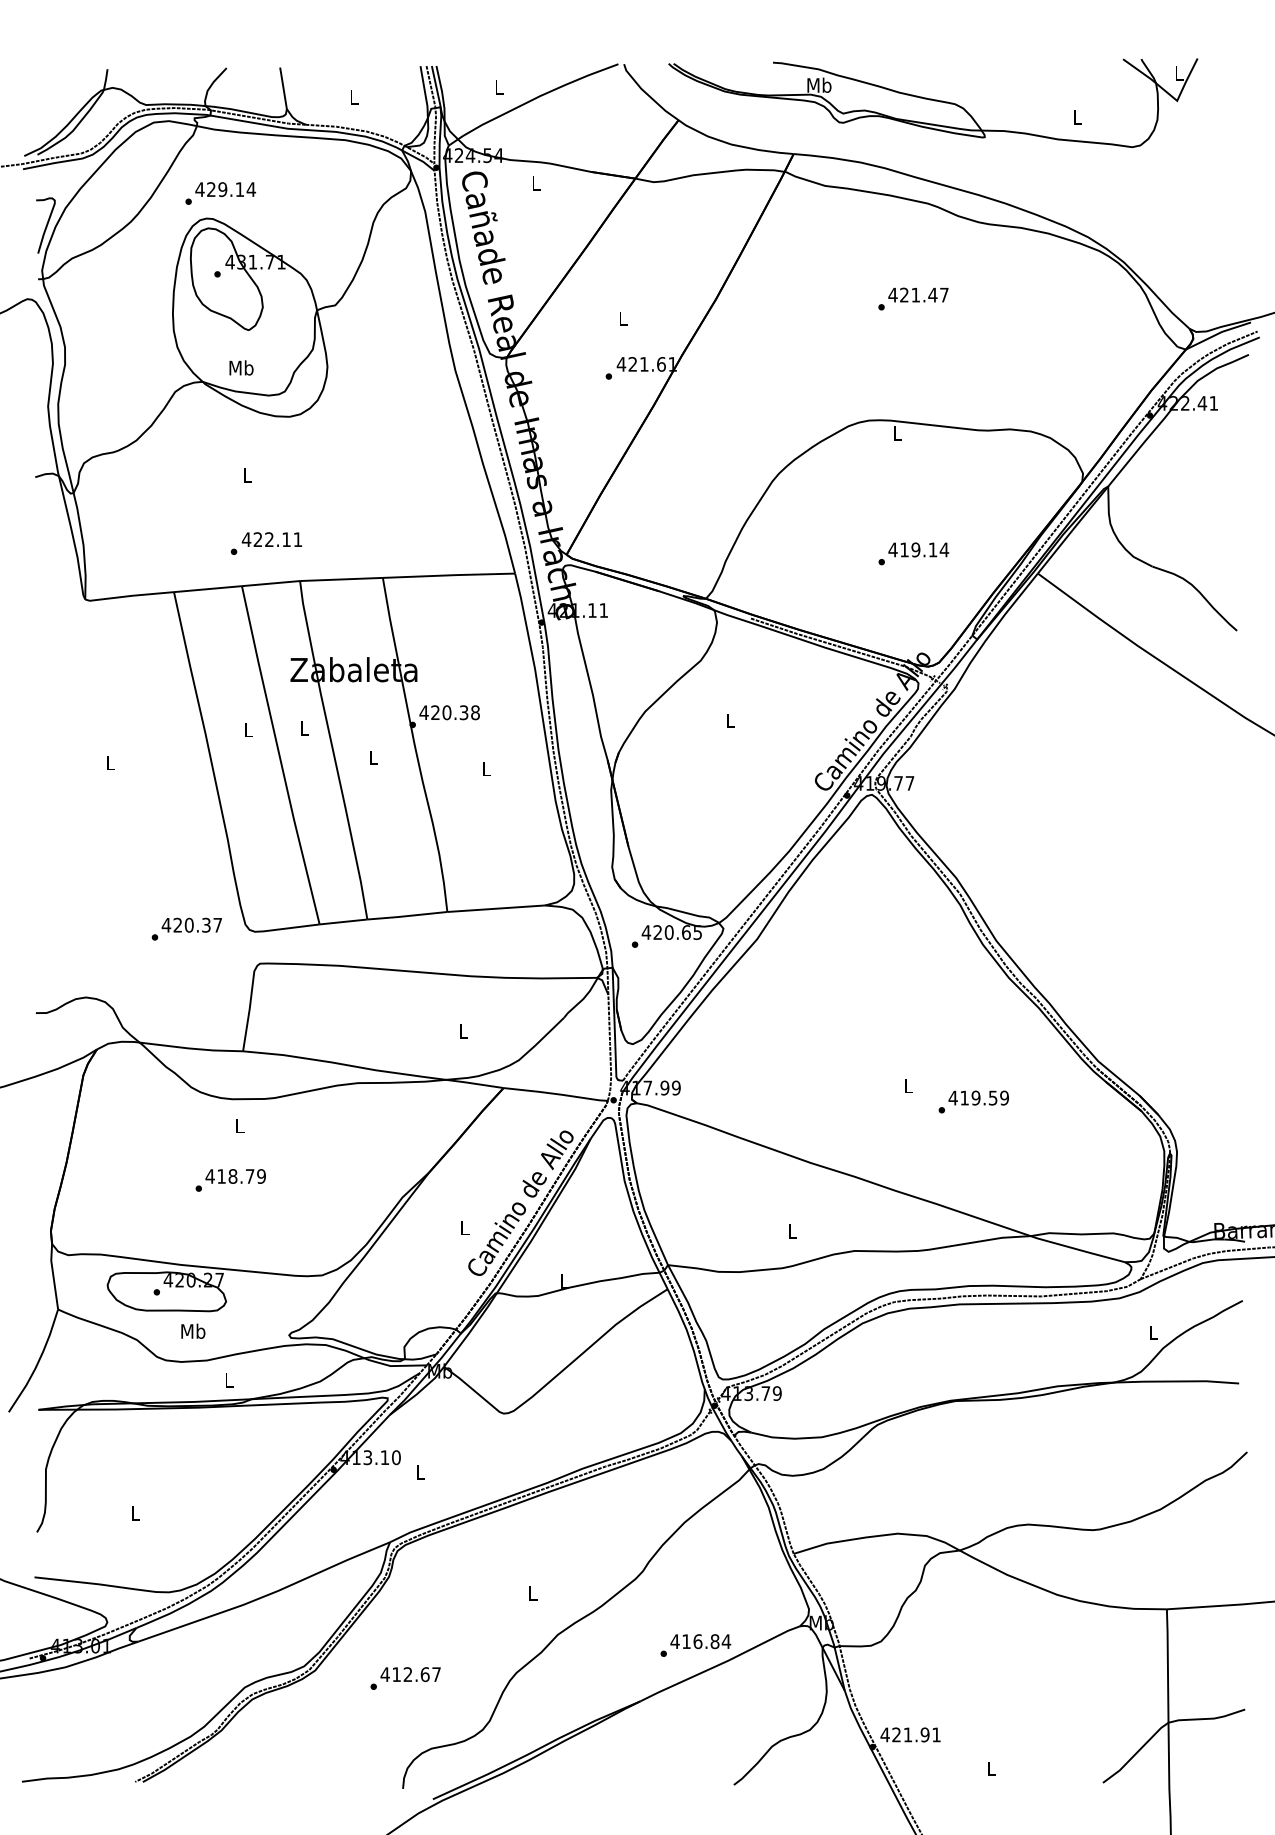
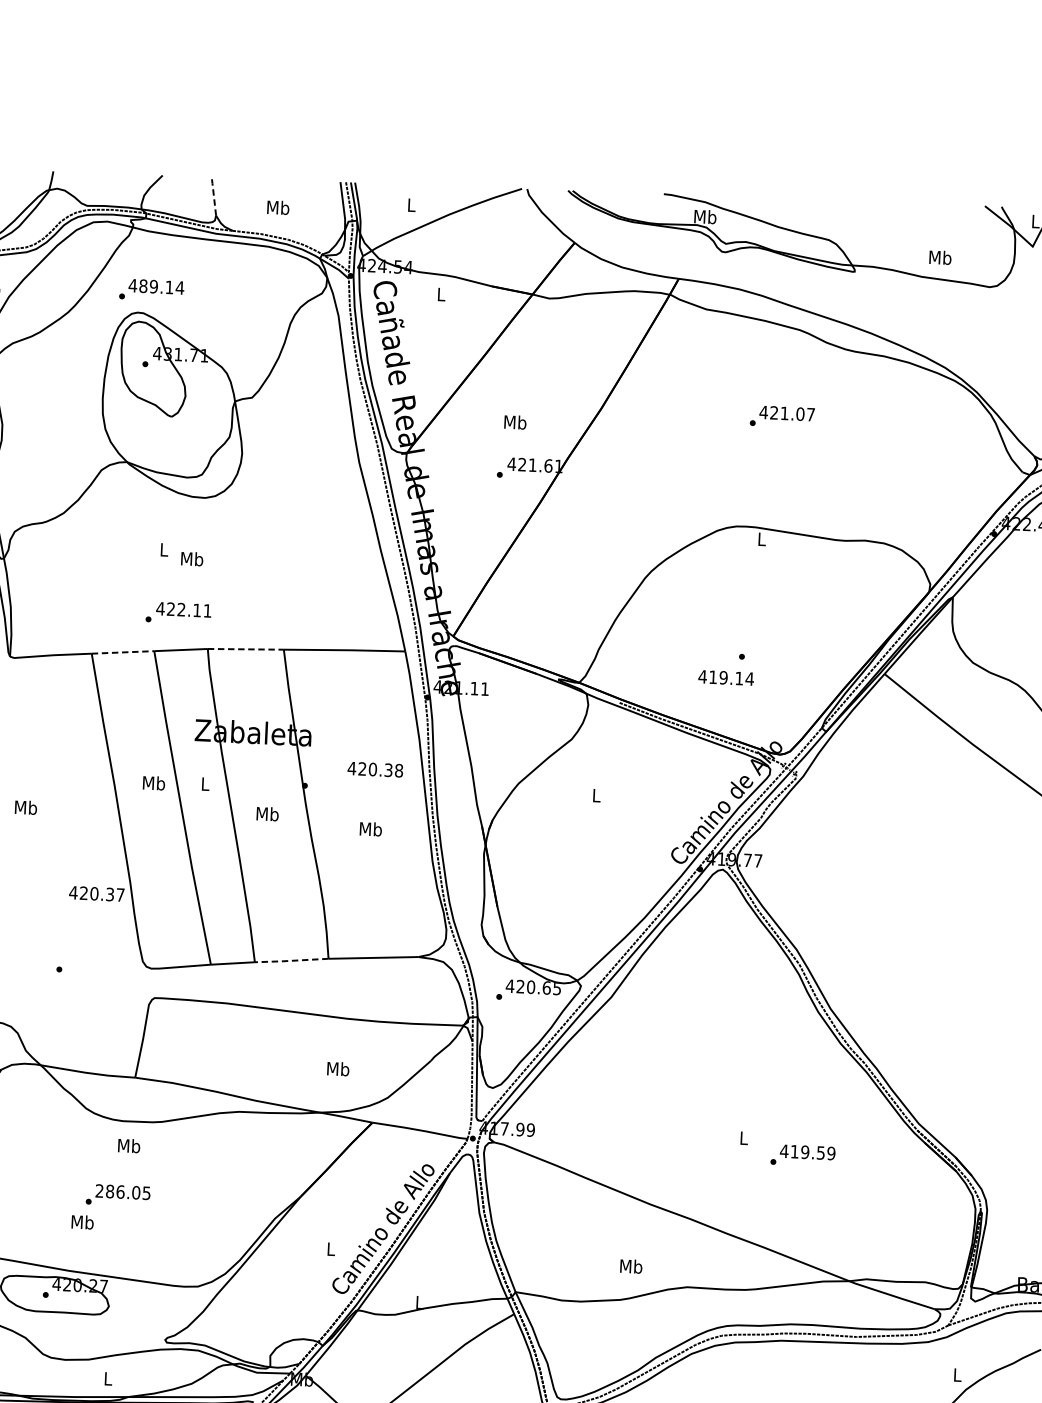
line: (283, 87) -> (213, 195), solid -> dashed
text: (354, 96) -> (278, 207), L -> Mb
text: (1077, 117) -> (940, 257), L -> Mb
text: (211, 189) -> (143, 286), 429.14 -> 489.14
text: (932, 294) -> (800, 413), 421.47 -> 421.07
text: (623, 318) -> (515, 422), L -> Mb
text: (241, 367) -> (192, 558), moved
text: (918, 549) -> (726, 677), moved
line: (341, 579) -> (245, 649), solid -> dashed
line: (208, 589) -> (123, 652), solid -> dashed
text: (449, 712) -> (375, 769), moved
text: (248, 729) -> (154, 782), L -> Mb
text: (373, 757) -> (267, 813), L -> Mb
text: (110, 762) -> (26, 807), L -> Mb
text: (486, 768) -> (370, 828), L -> Mb
line: (406, 916) -> (290, 961), solid -> dashed
text: (191, 924) -> (96, 893), moved
text: (463, 1031) -> (338, 1069), L -> Mb
text: (240, 1125) -> (129, 1145), L -> Mb
text: (235, 1176) -> (122, 1192), 418.79 -> 286.05
text: (792, 1230) -> (631, 1265), L -> Mb
text: (193, 1330) -> (82, 1221), moved

